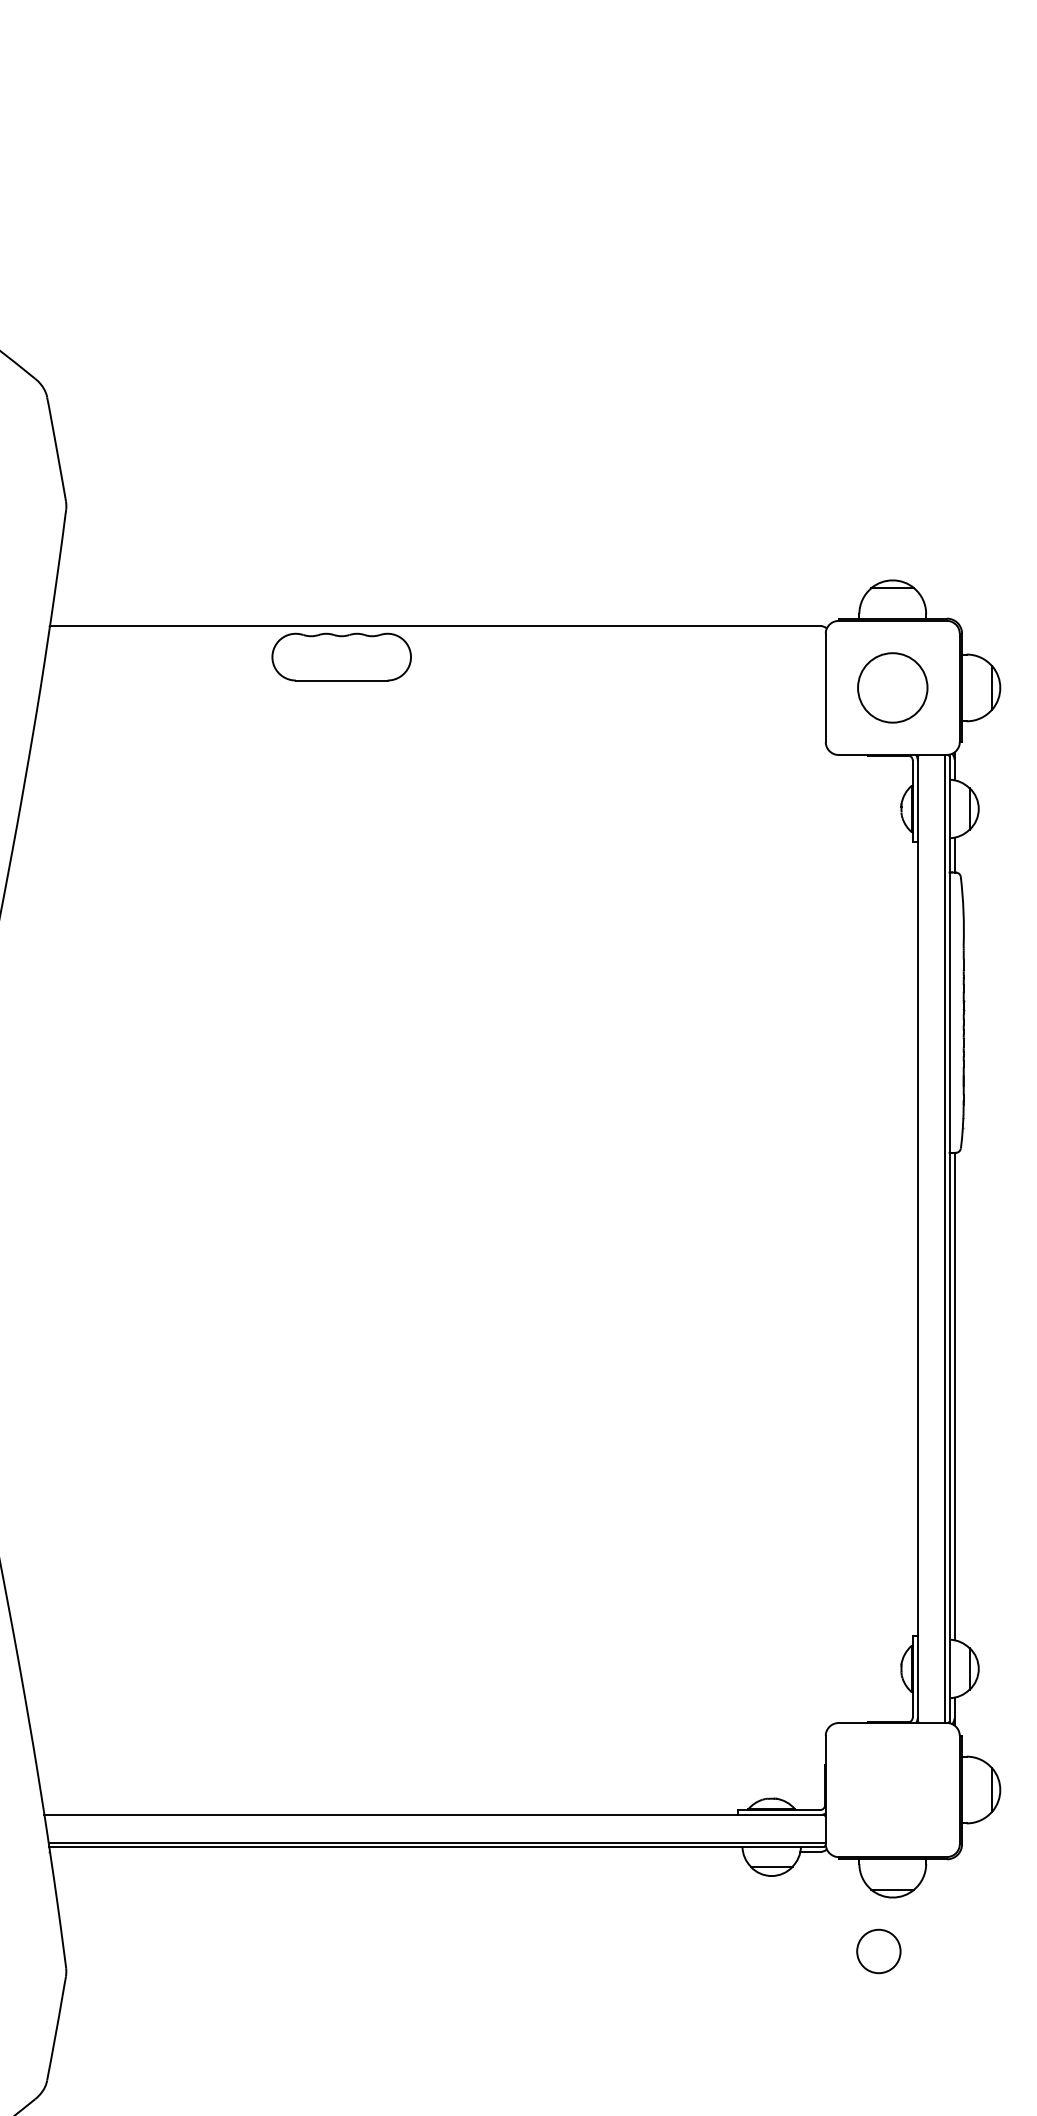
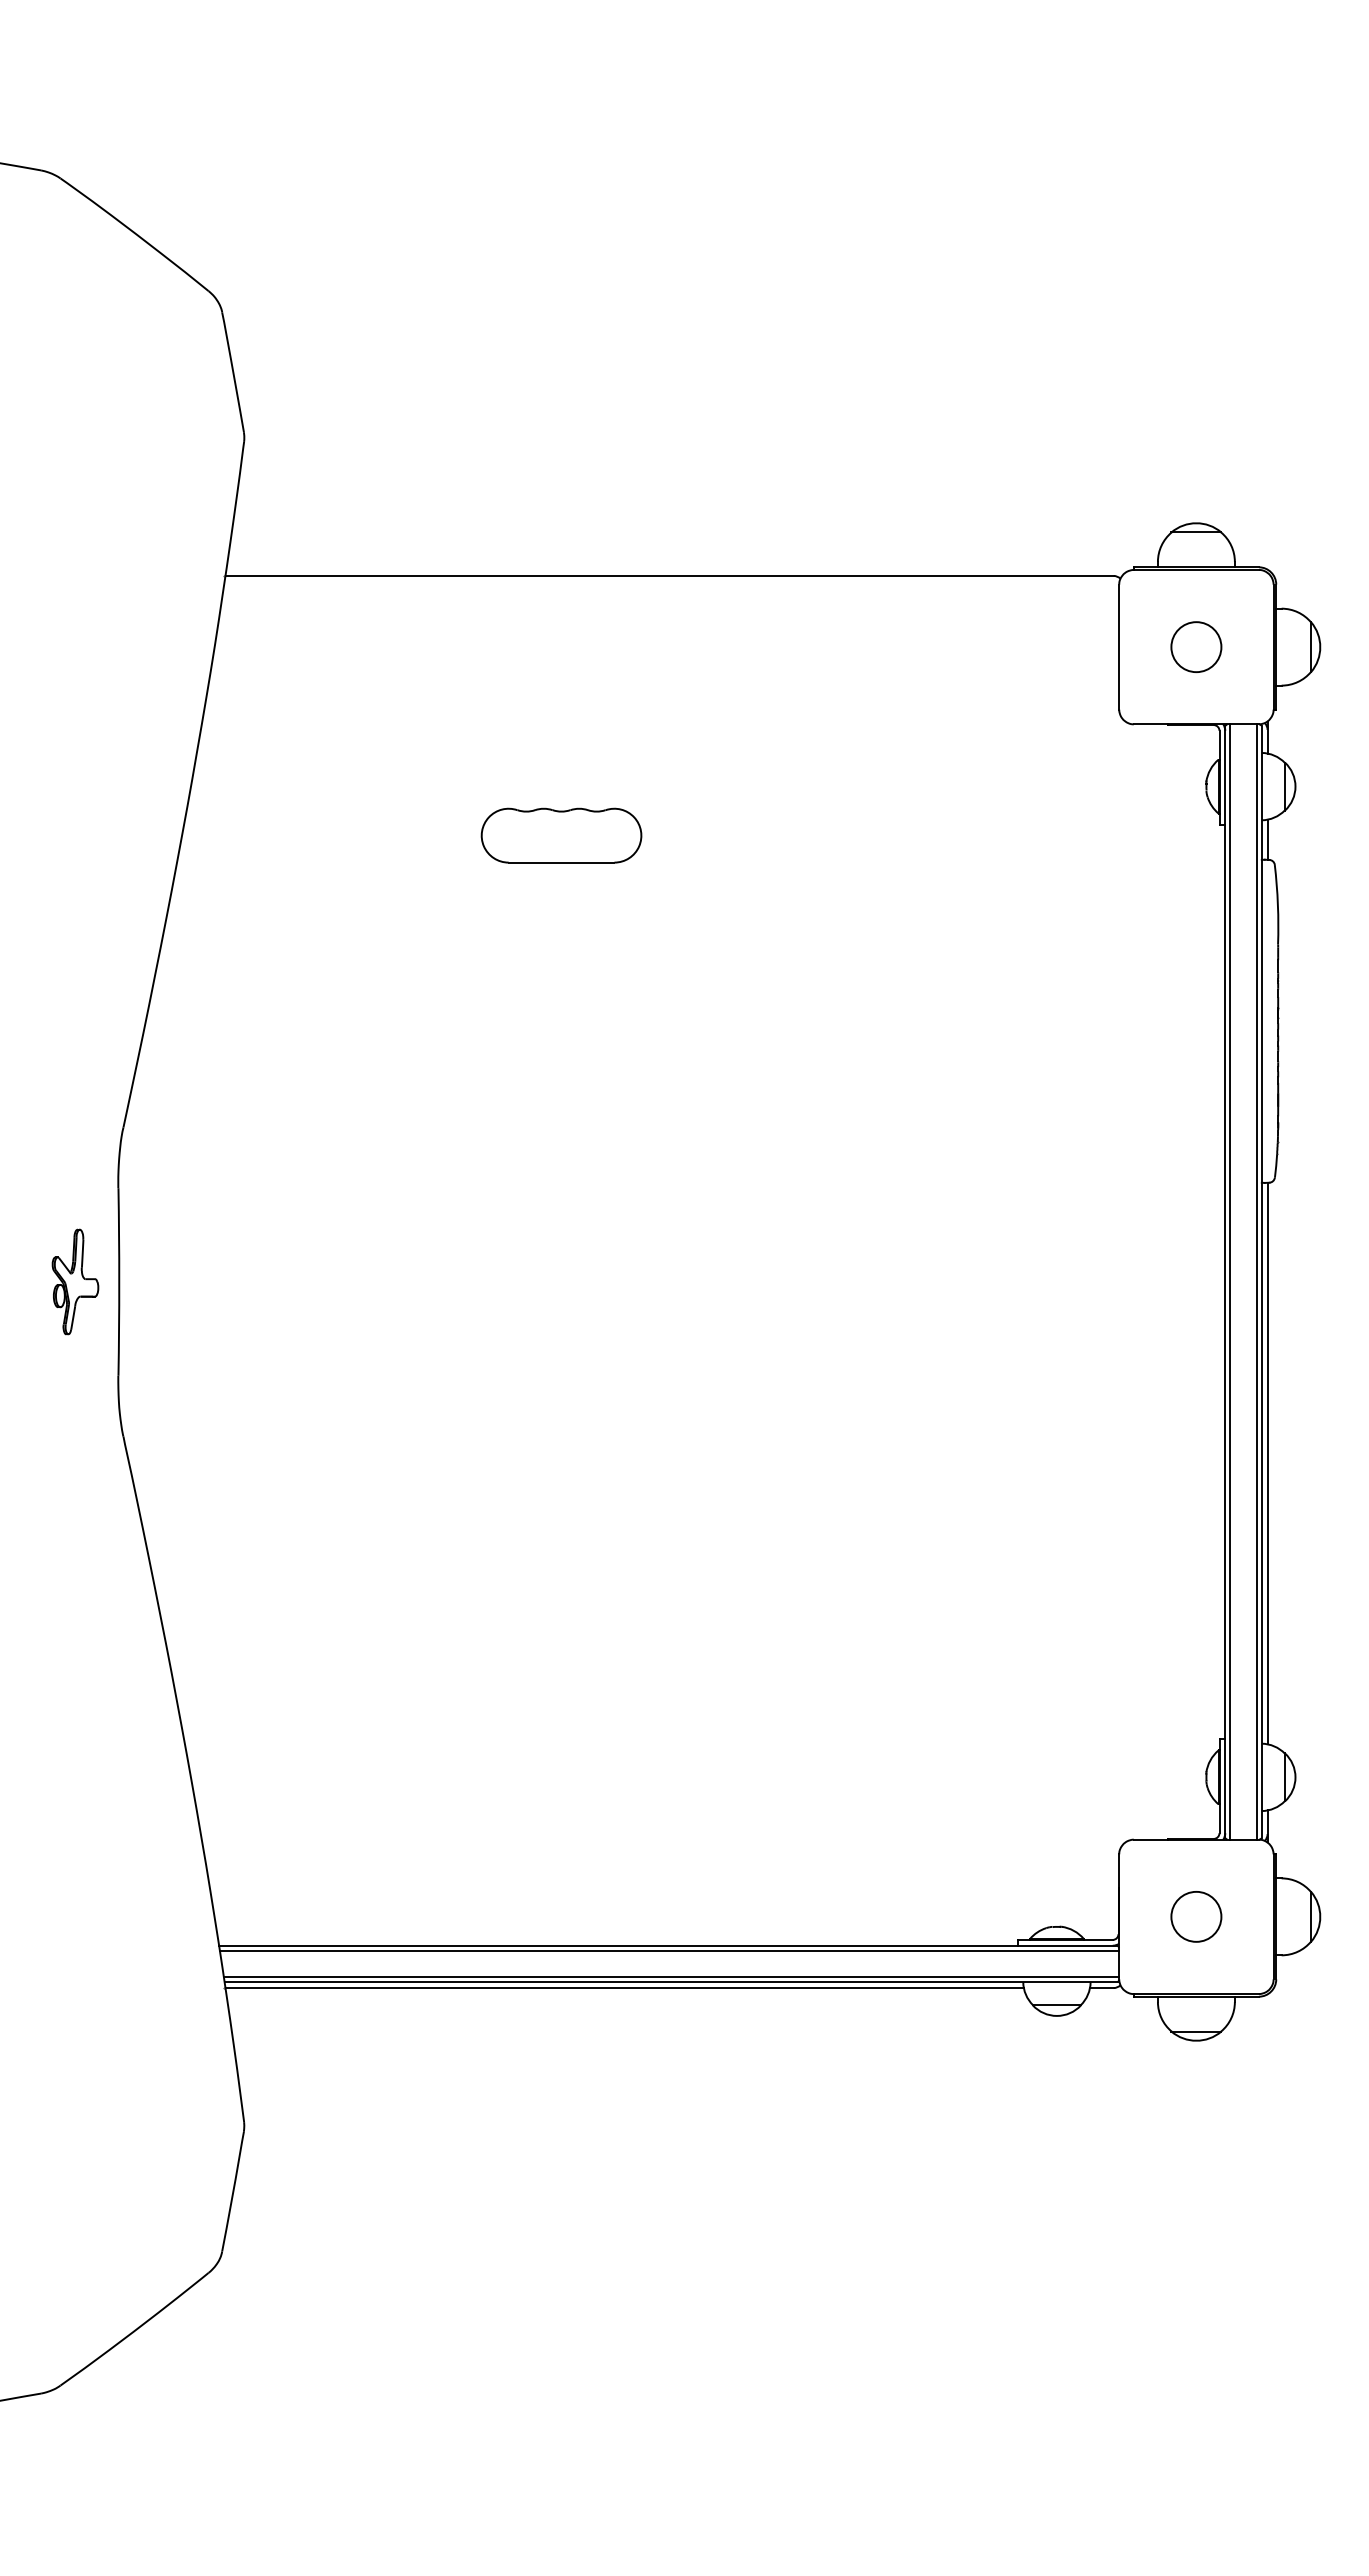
part: (341, 656) -> (561, 835), moved
circle: (892, 688) -> (1196, 647), size x0.62
line: (922, 1238) -> (1230, 1281), added
line: (435, 1819) -> (669, 1950), added
line: (396, 1852) -> (624, 1988), added
circle: (878, 1951) -> (1196, 1916), moved

